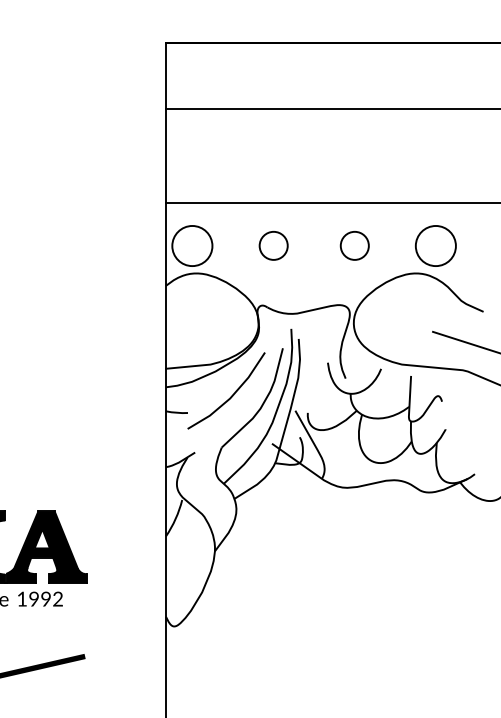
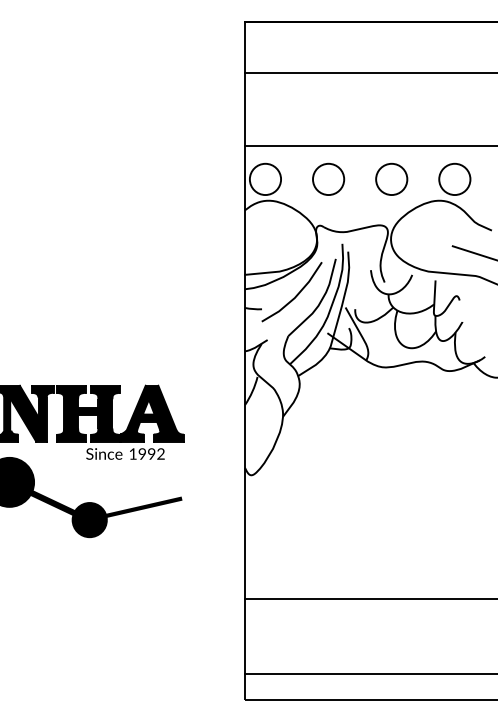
circle: (273, 244) -> (328, 178), size x1.43
circle: (354, 244) -> (391, 178), size x1.43

